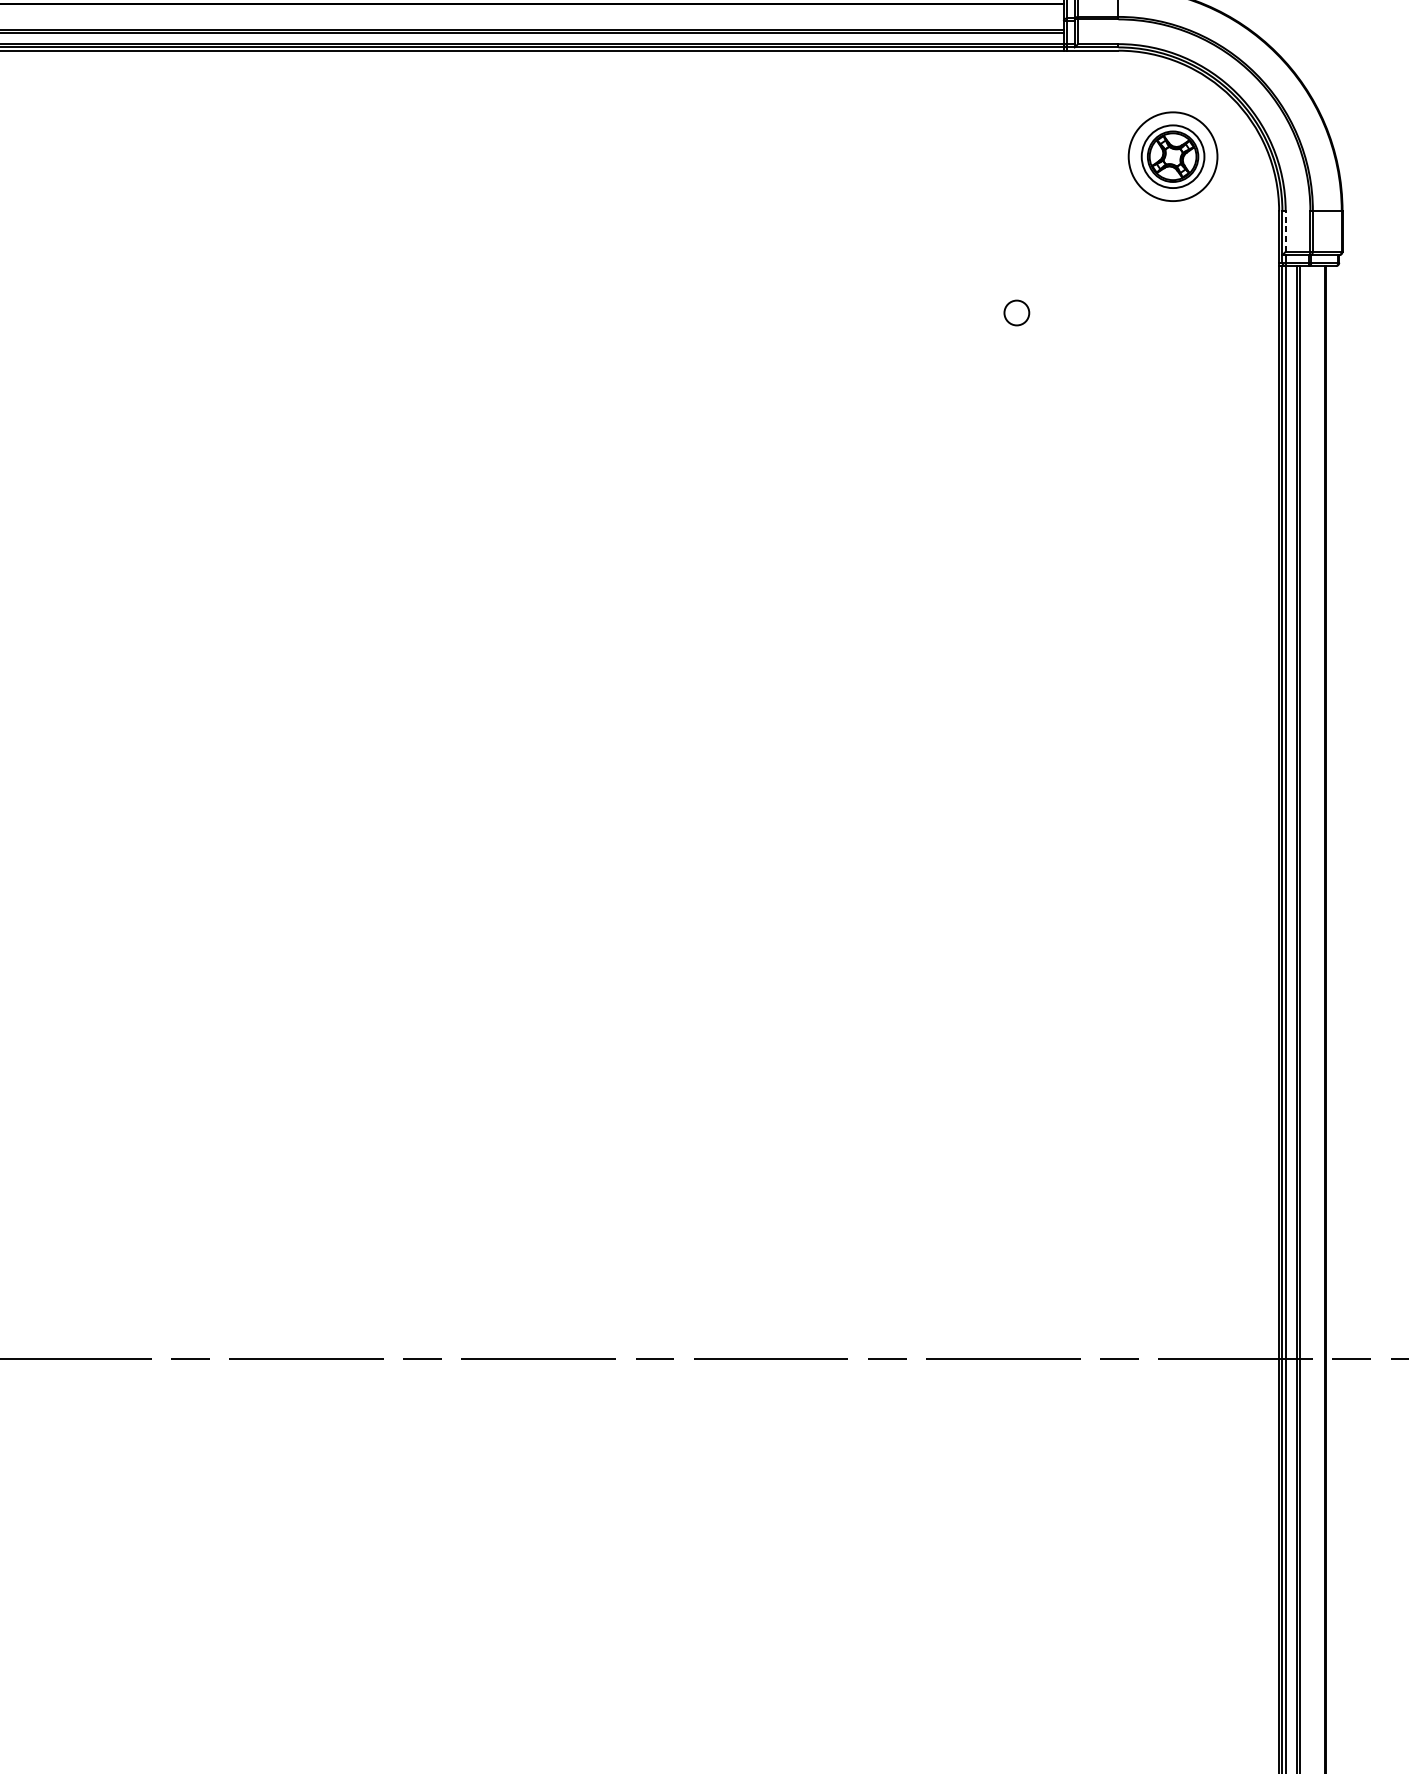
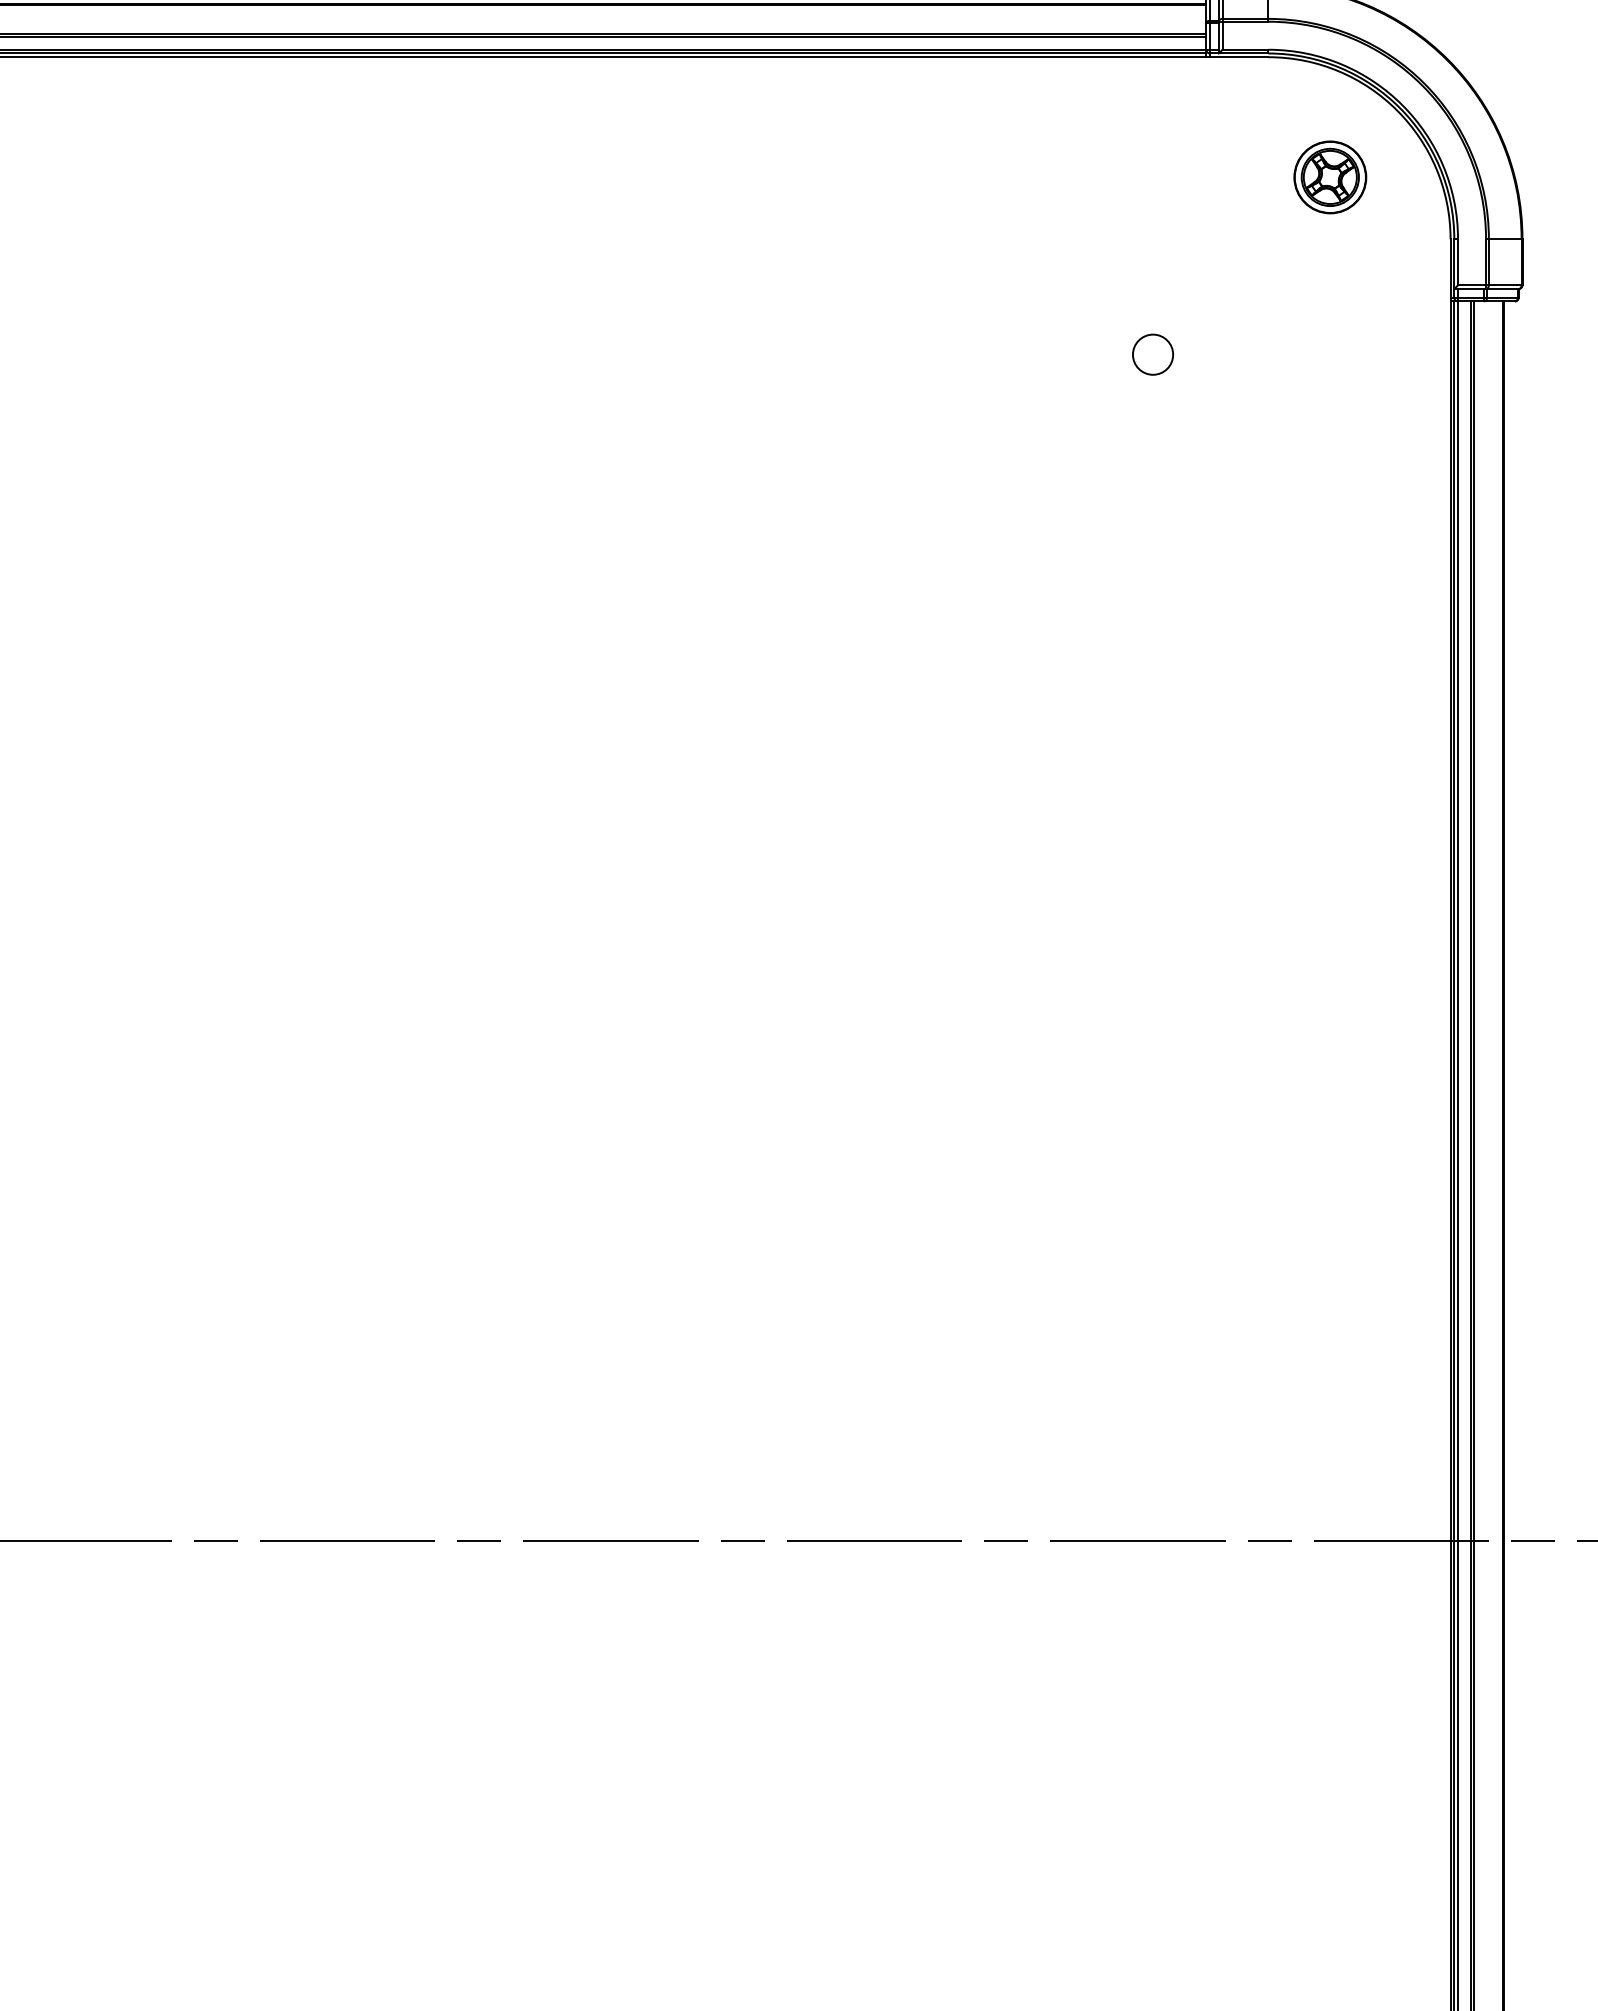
circle: (1173, 156) -> (1330, 177), size x0.71
line: (1286, 231) -> (1458, 262), dashed -> solid
circle: (1017, 312) -> (1153, 354), size x1.43

